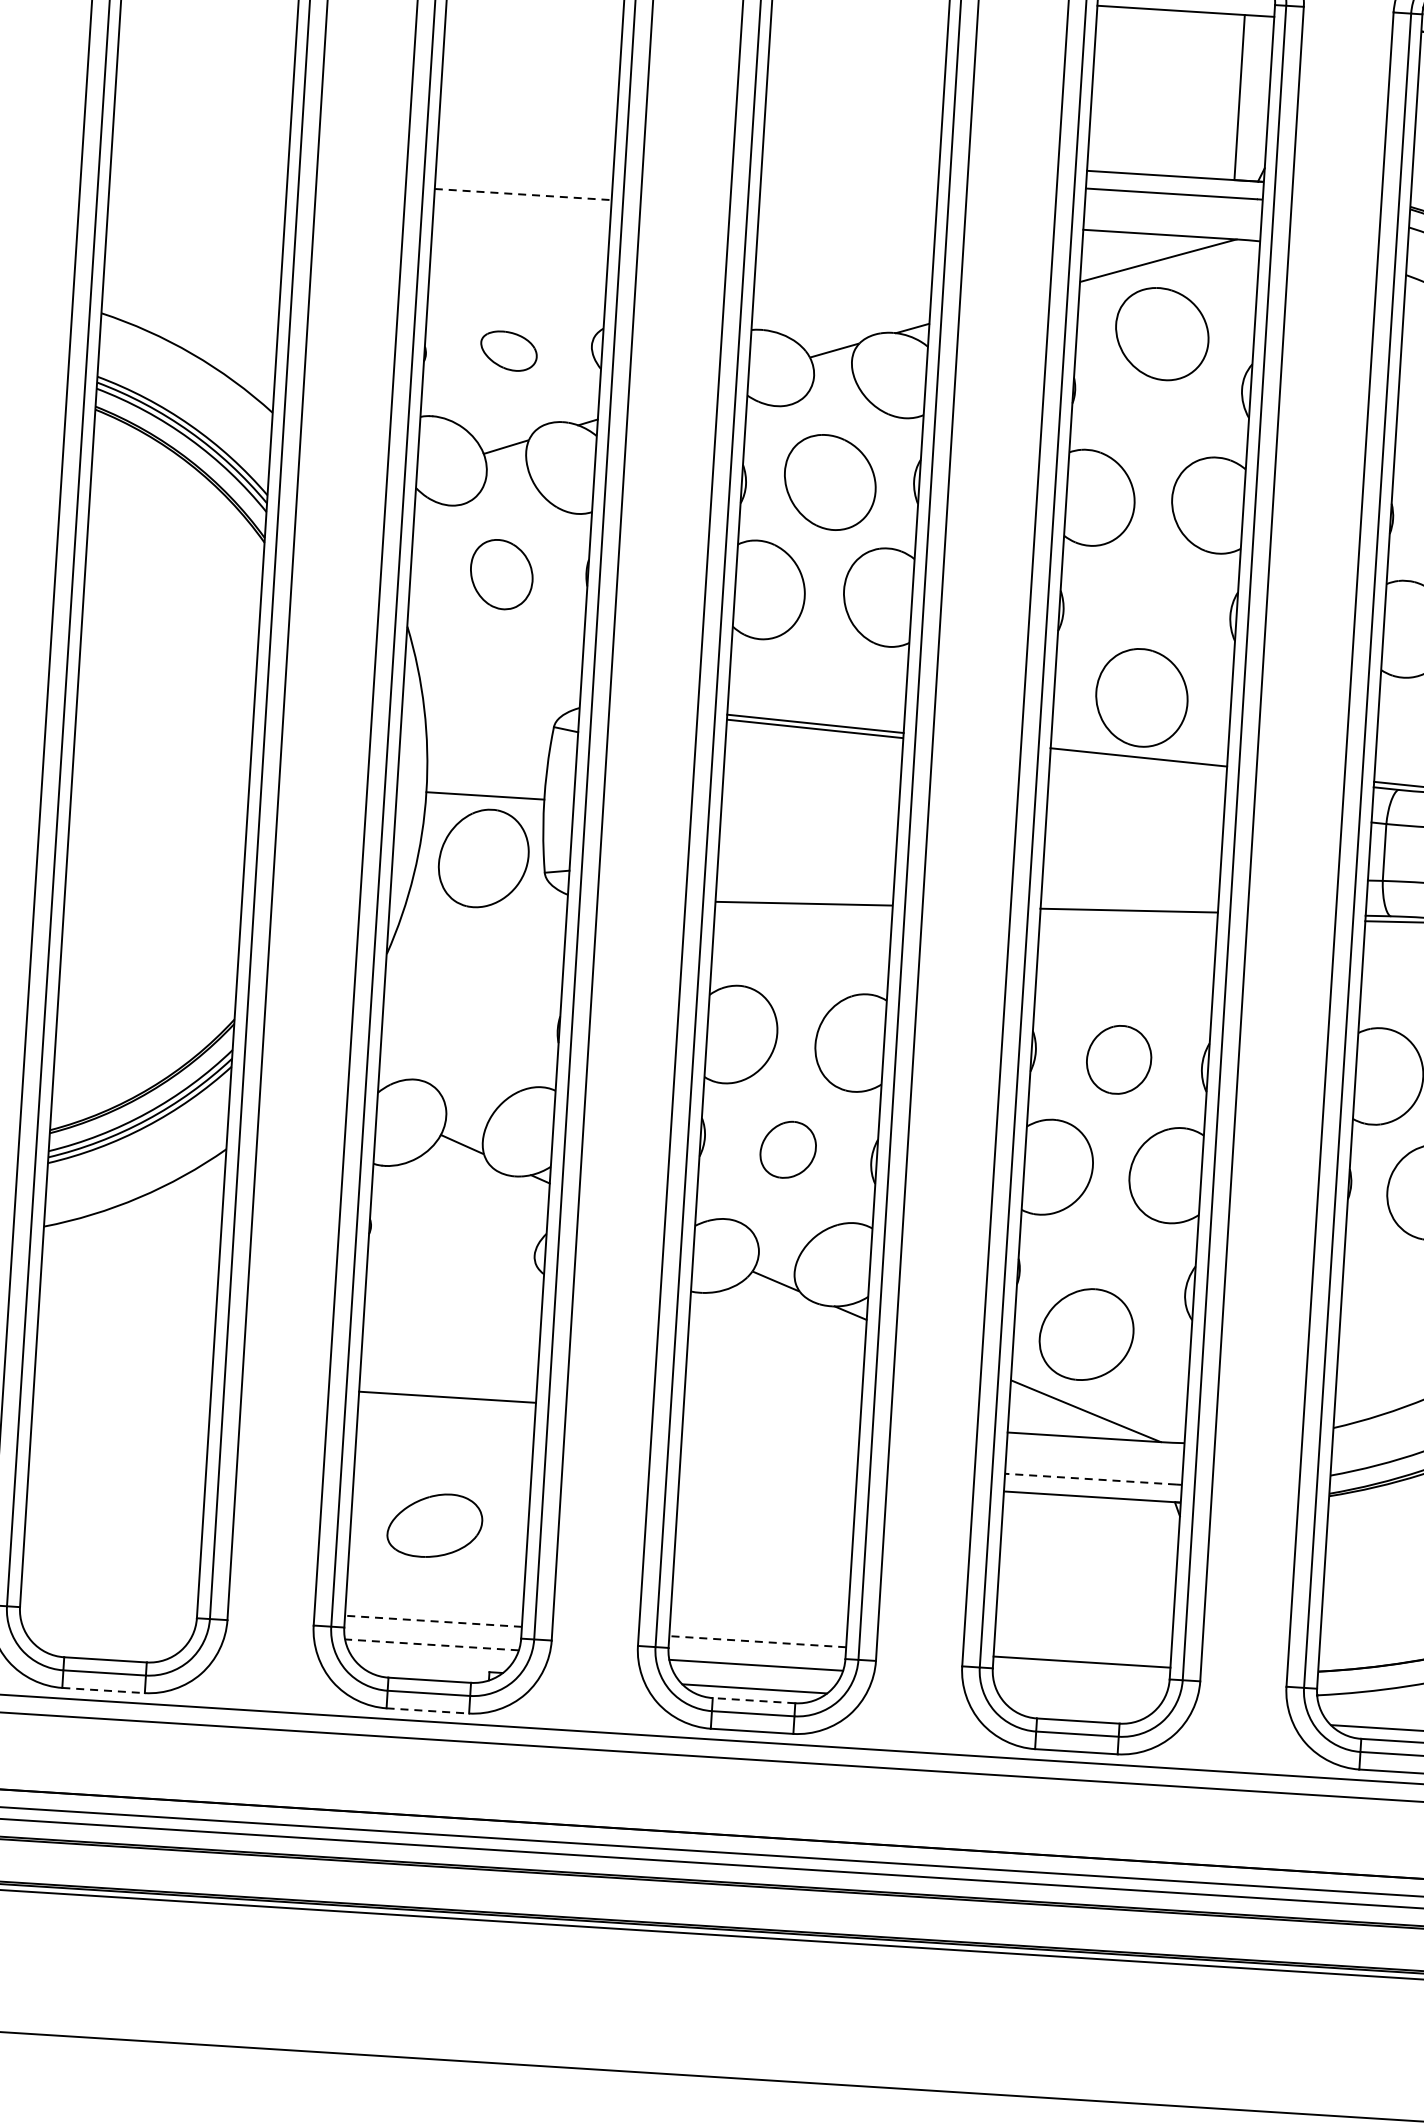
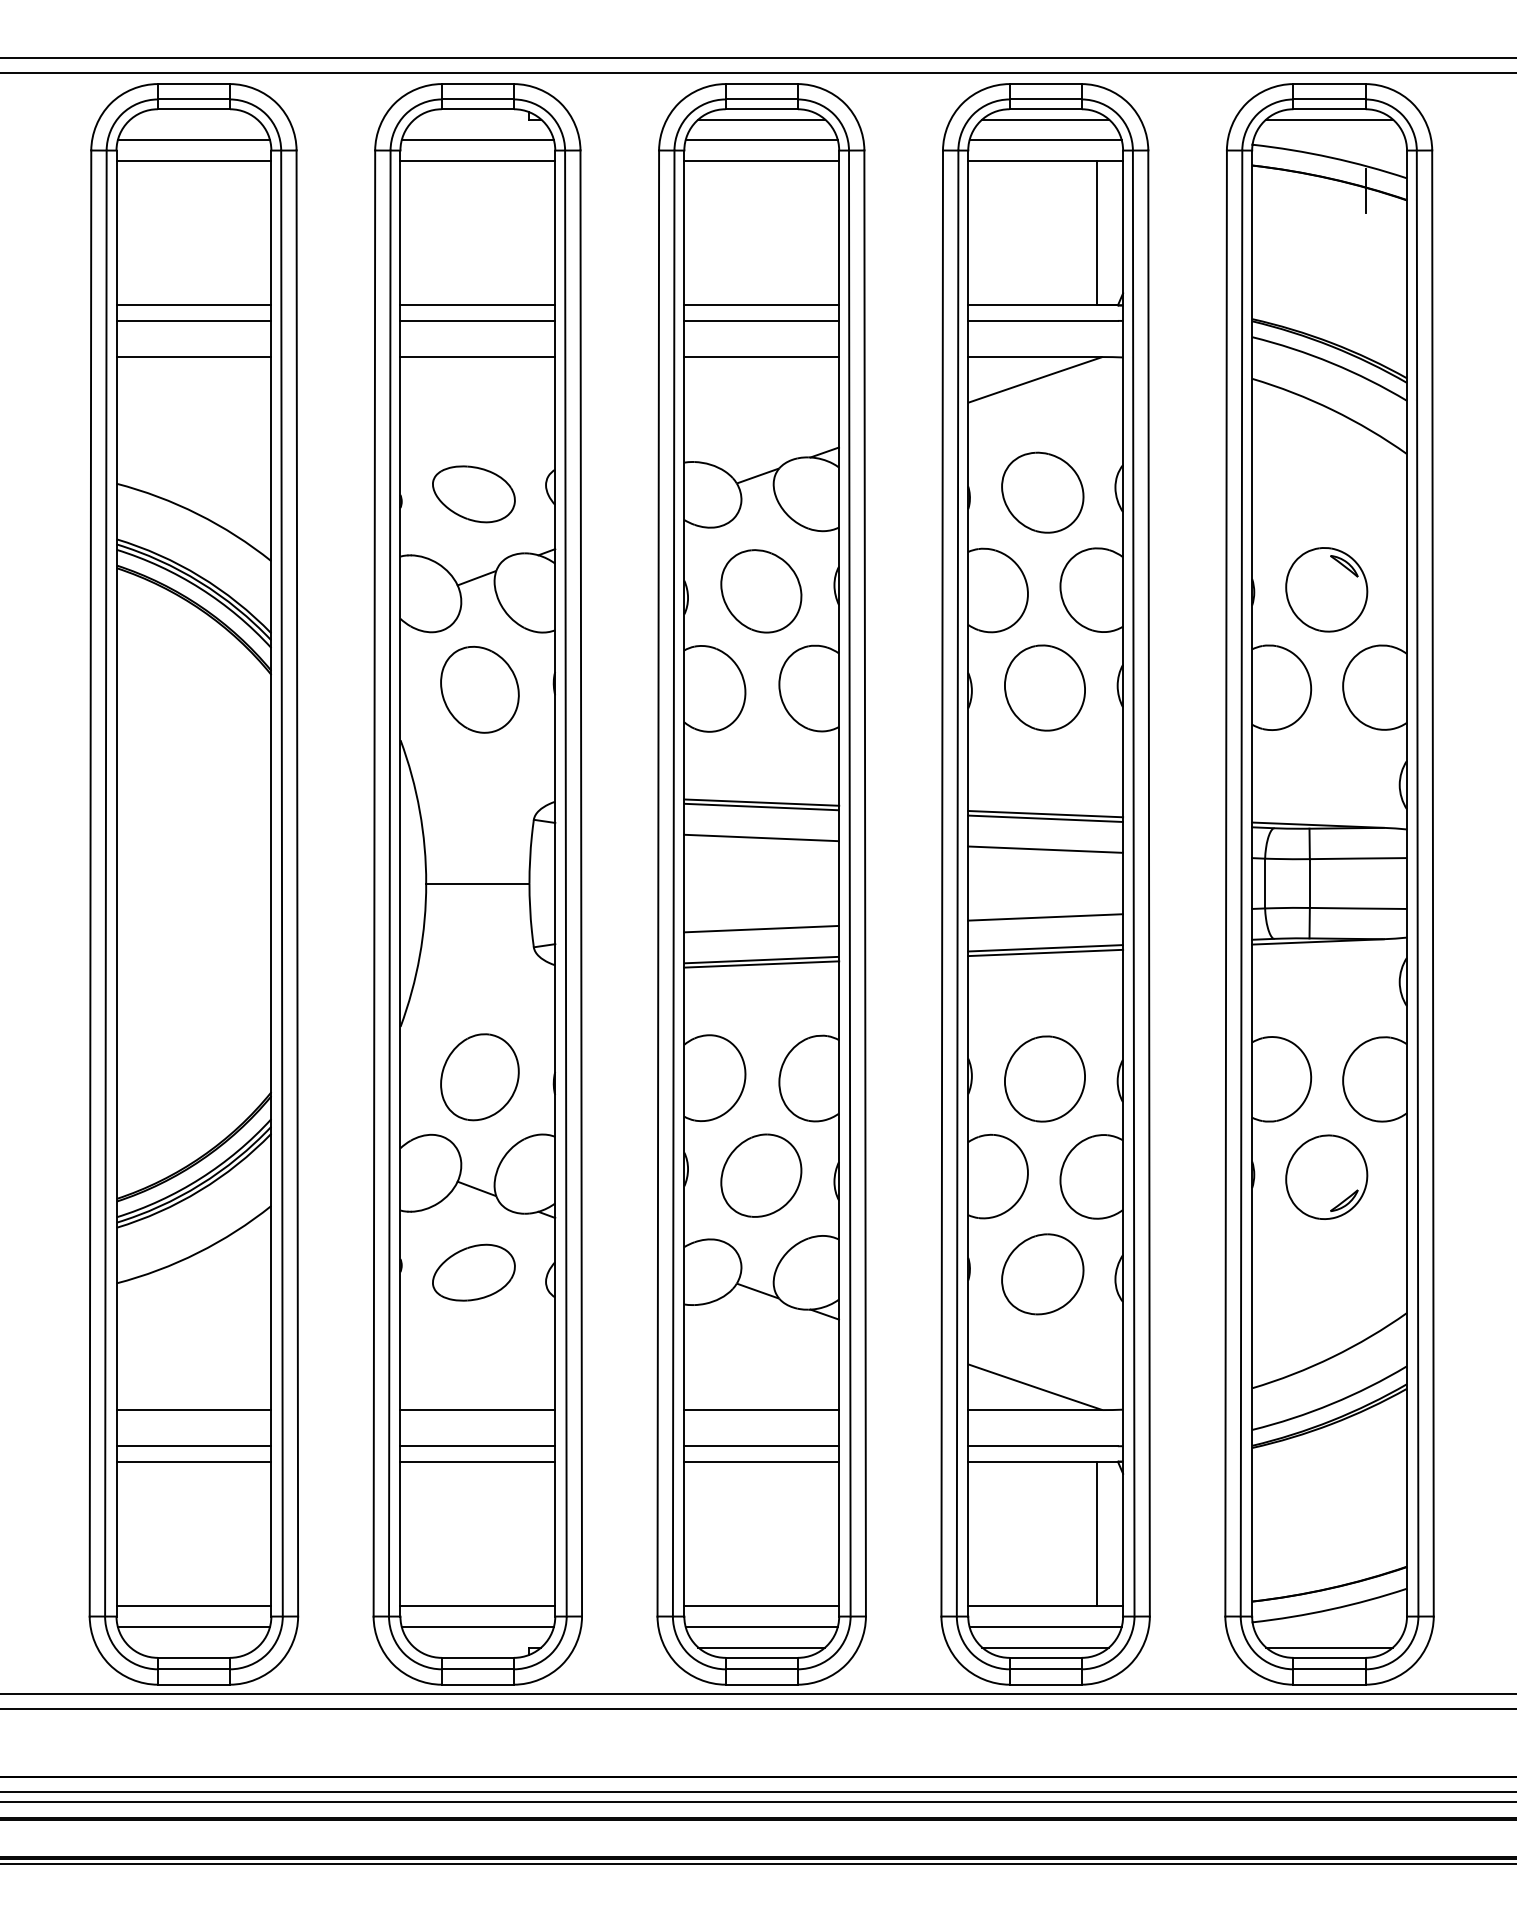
line: (202, 115) -> (193, 305), added
line: (201, 132) -> (193, 320), added
line: (526, 135) -> (477, 305), added
line: (525, 152) -> (477, 320), added
line: (850, 156) -> (761, 305), added
line: (849, 173) -> (761, 320), added
line: (198, 174) -> (193, 357), added
line: (523, 195) -> (478, 357), dashed -> solid
line: (847, 215) -> (761, 357), added
part: (1161, 333) -> (1042, 492), moved
part: (508, 351) -> (473, 494), size x1.67
part: (501, 574) -> (479, 689), size x1.43
part: (1141, 697) -> (1044, 687), moved
line: (1138, 762) -> (1045, 818), added
line: (812, 763) -> (761, 837), added
line: (1136, 797) -> (1045, 849), added
part: (483, 858) -> (479, 1077), moved
line: (806, 867) -> (761, 928), added
line: (1131, 875) -> (1045, 917), added
line: (803, 908) -> (761, 964), added
line: (1128, 915) -> (1045, 952), added
part: (1118, 1059) -> (1044, 1078), size x1.43
part: (788, 1149) -> (761, 1175), size x1.67
part: (1086, 1334) -> (1042, 1274), moved
line: (122, 1377) -> (193, 1410), added
line: (120, 1418) -> (193, 1446), added
line: (771, 1418) -> (761, 1410), added
line: (119, 1435) -> (193, 1461), added
line: (444, 1438) -> (477, 1446), added
line: (443, 1455) -> (477, 1461), added
line: (768, 1459) -> (761, 1446), added
line: (767, 1476) -> (761, 1461), added
line: (1091, 1479) -> (1043, 1446), dashed -> solid
part: (434, 1525) -> (473, 1272), moved
line: (1146, 1582) -> (1097, 1533), added
line: (108, 1601) -> (193, 1606), added
line: (433, 1621) -> (477, 1606), dashed -> solid
line: (107, 1624) -> (193, 1626), added
line: (757, 1641) -> (761, 1606), dashed -> solid
line: (431, 1644) -> (477, 1626), dashed -> solid
line: (1080, 1685) -> (1045, 1626), added
line: (104, 1690) -> (194, 1684), dashed -> solid
line: (753, 1700) -> (761, 1657), dashed -> solid
line: (1078, 1709) -> (1045, 1647), added
line: (428, 1710) -> (478, 1684), dashed -> solid

